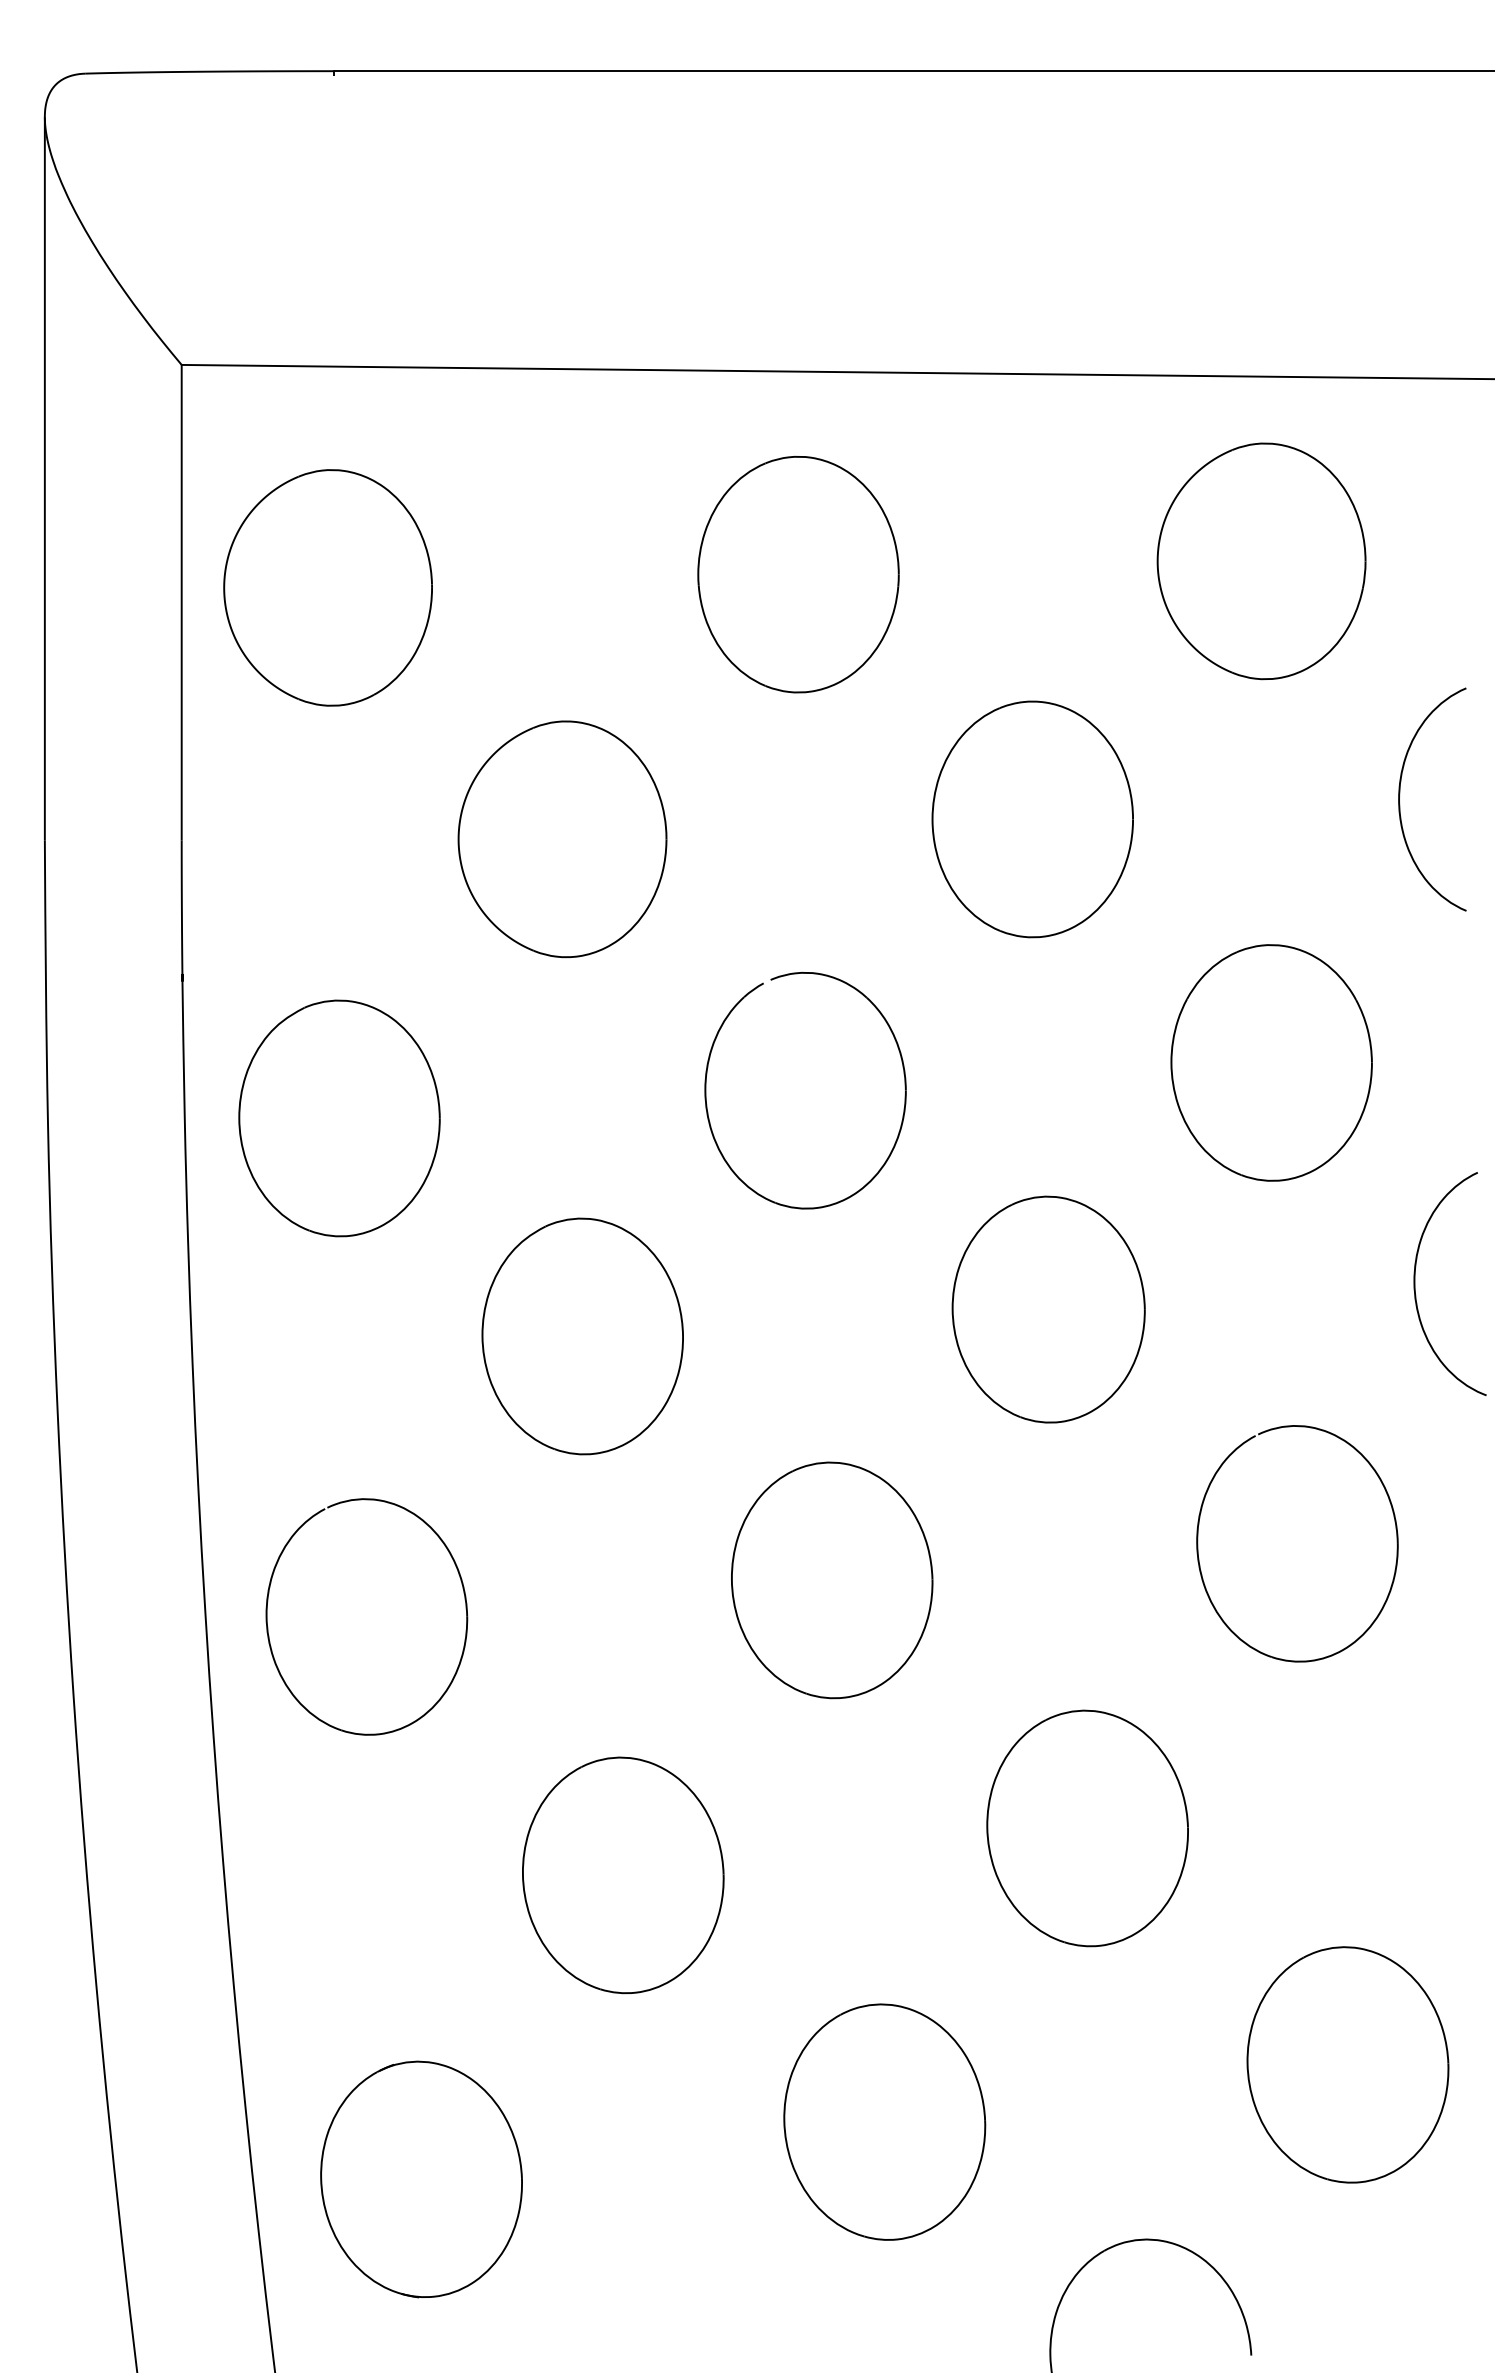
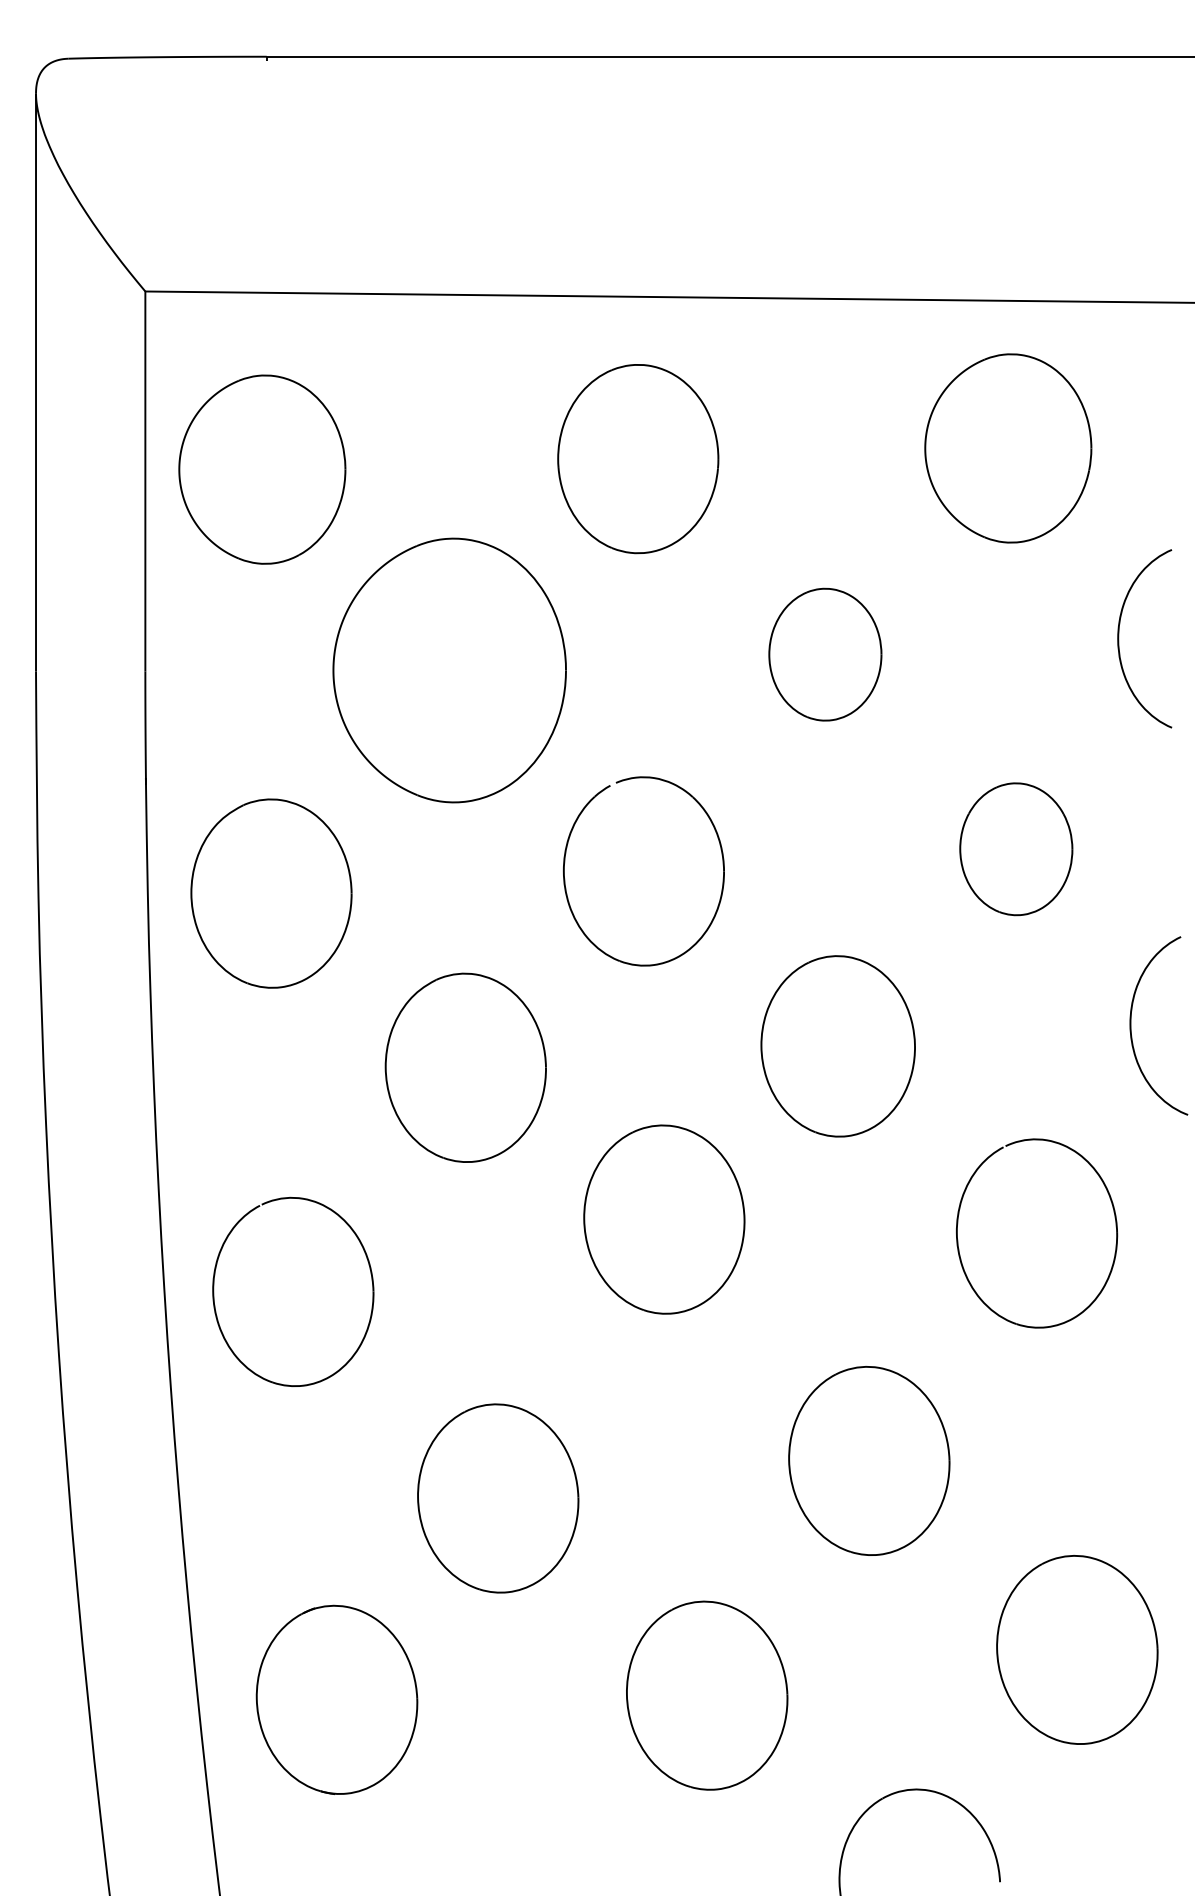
part: (1032, 819) -> (825, 654), size x0.7
part: (562, 839) -> (449, 670), size x1.4
part: (1271, 1062) -> (1016, 848), size x0.7
part: (832, 1580) -> (664, 1219), moved
part: (421, 2179) -> (336, 1699), moved

